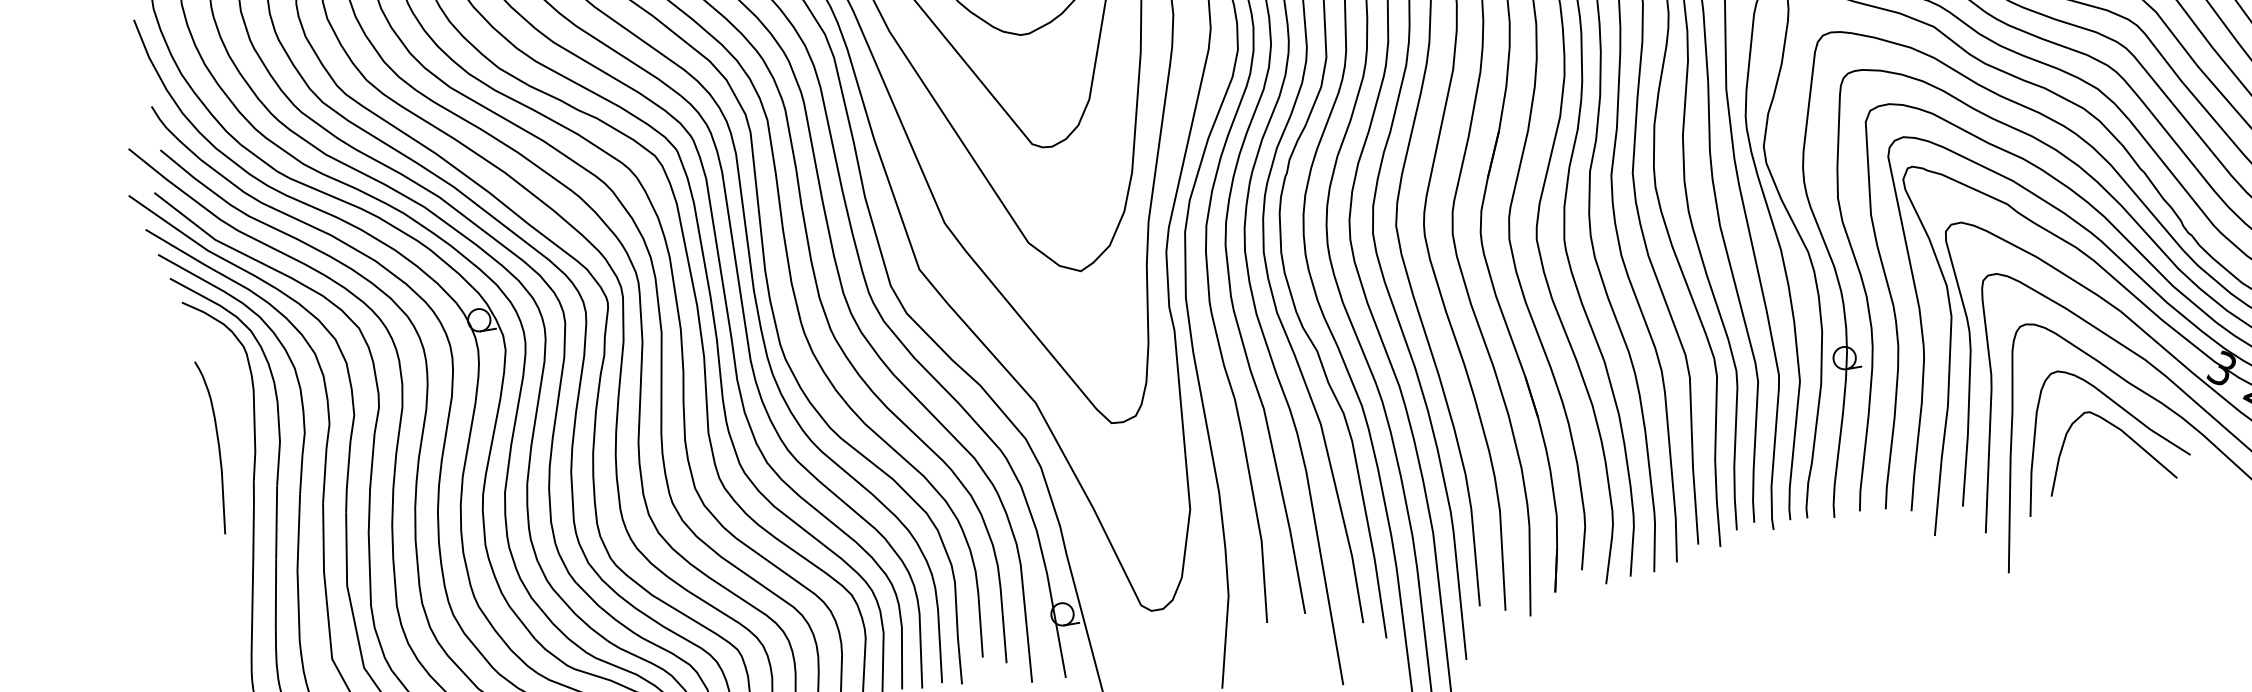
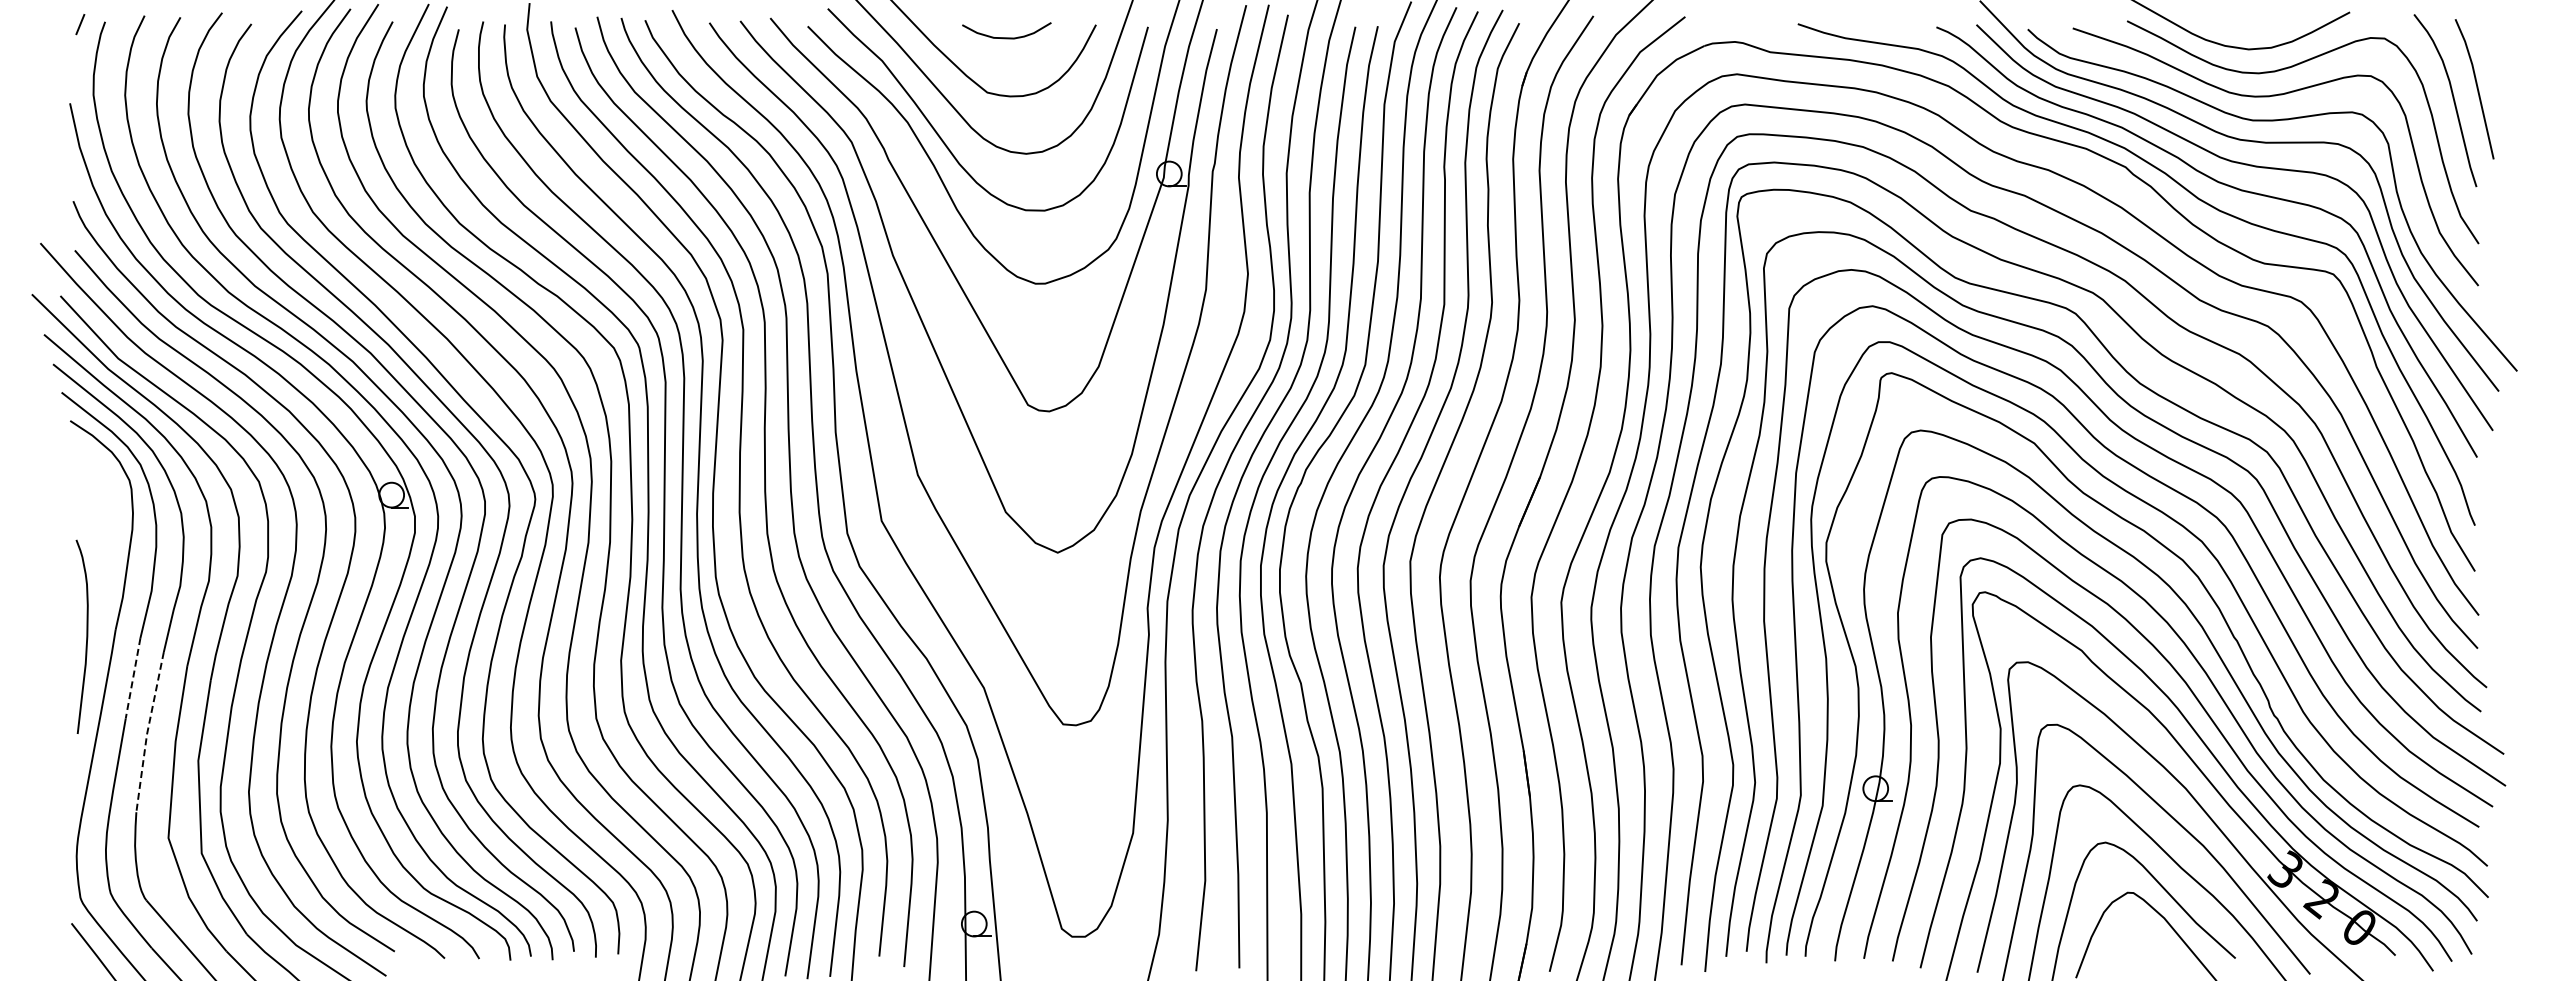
curve: (218, 446) -> (86, 636), moved
line: (277, 522) -> (133, 678), solid -> dashed
line: (297, 568) -> (147, 732), solid -> dashed

